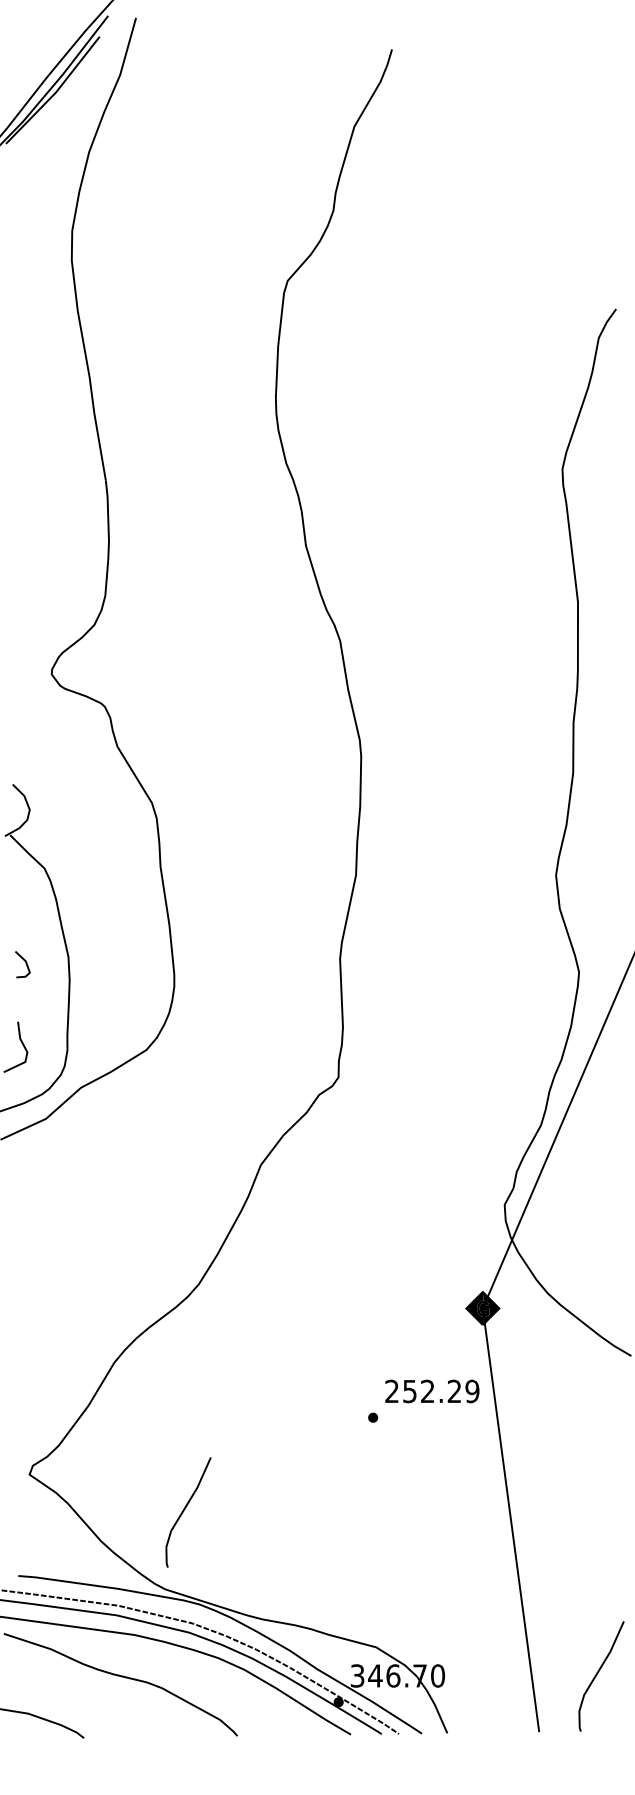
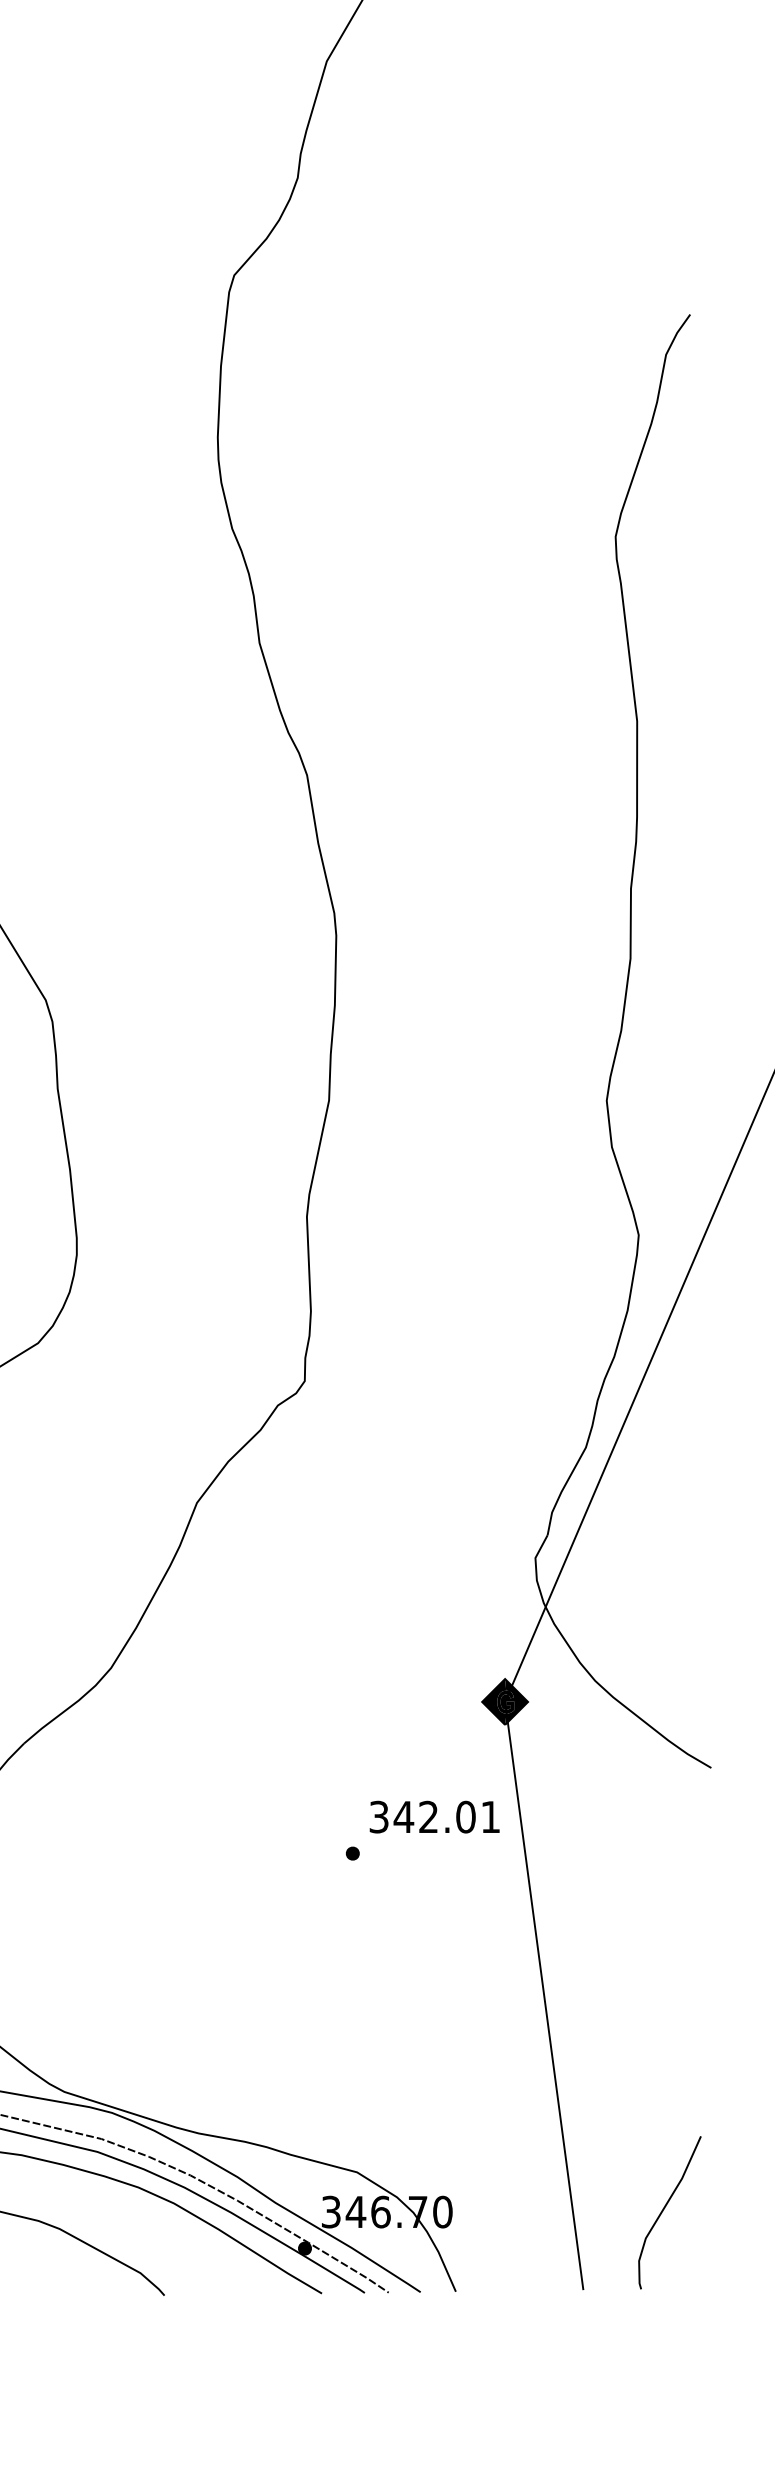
text: (432, 1391) -> (435, 1817), 252.29 -> 342.01
curve: (184, 1511) -> (90, 1983), removed

